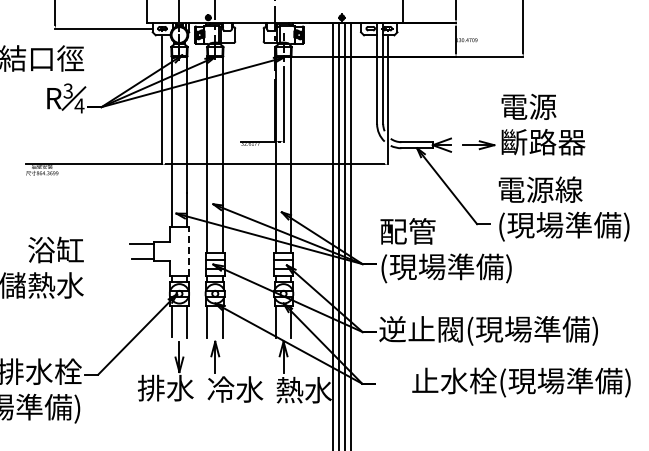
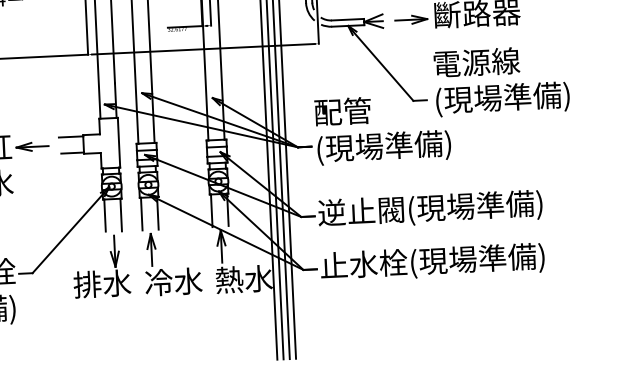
part: (103, 251) -> (31, 146), added
line: (188, 251) -> (118, 142), dashed -> solid
text: (521, 382) -> (432, 262), moved

